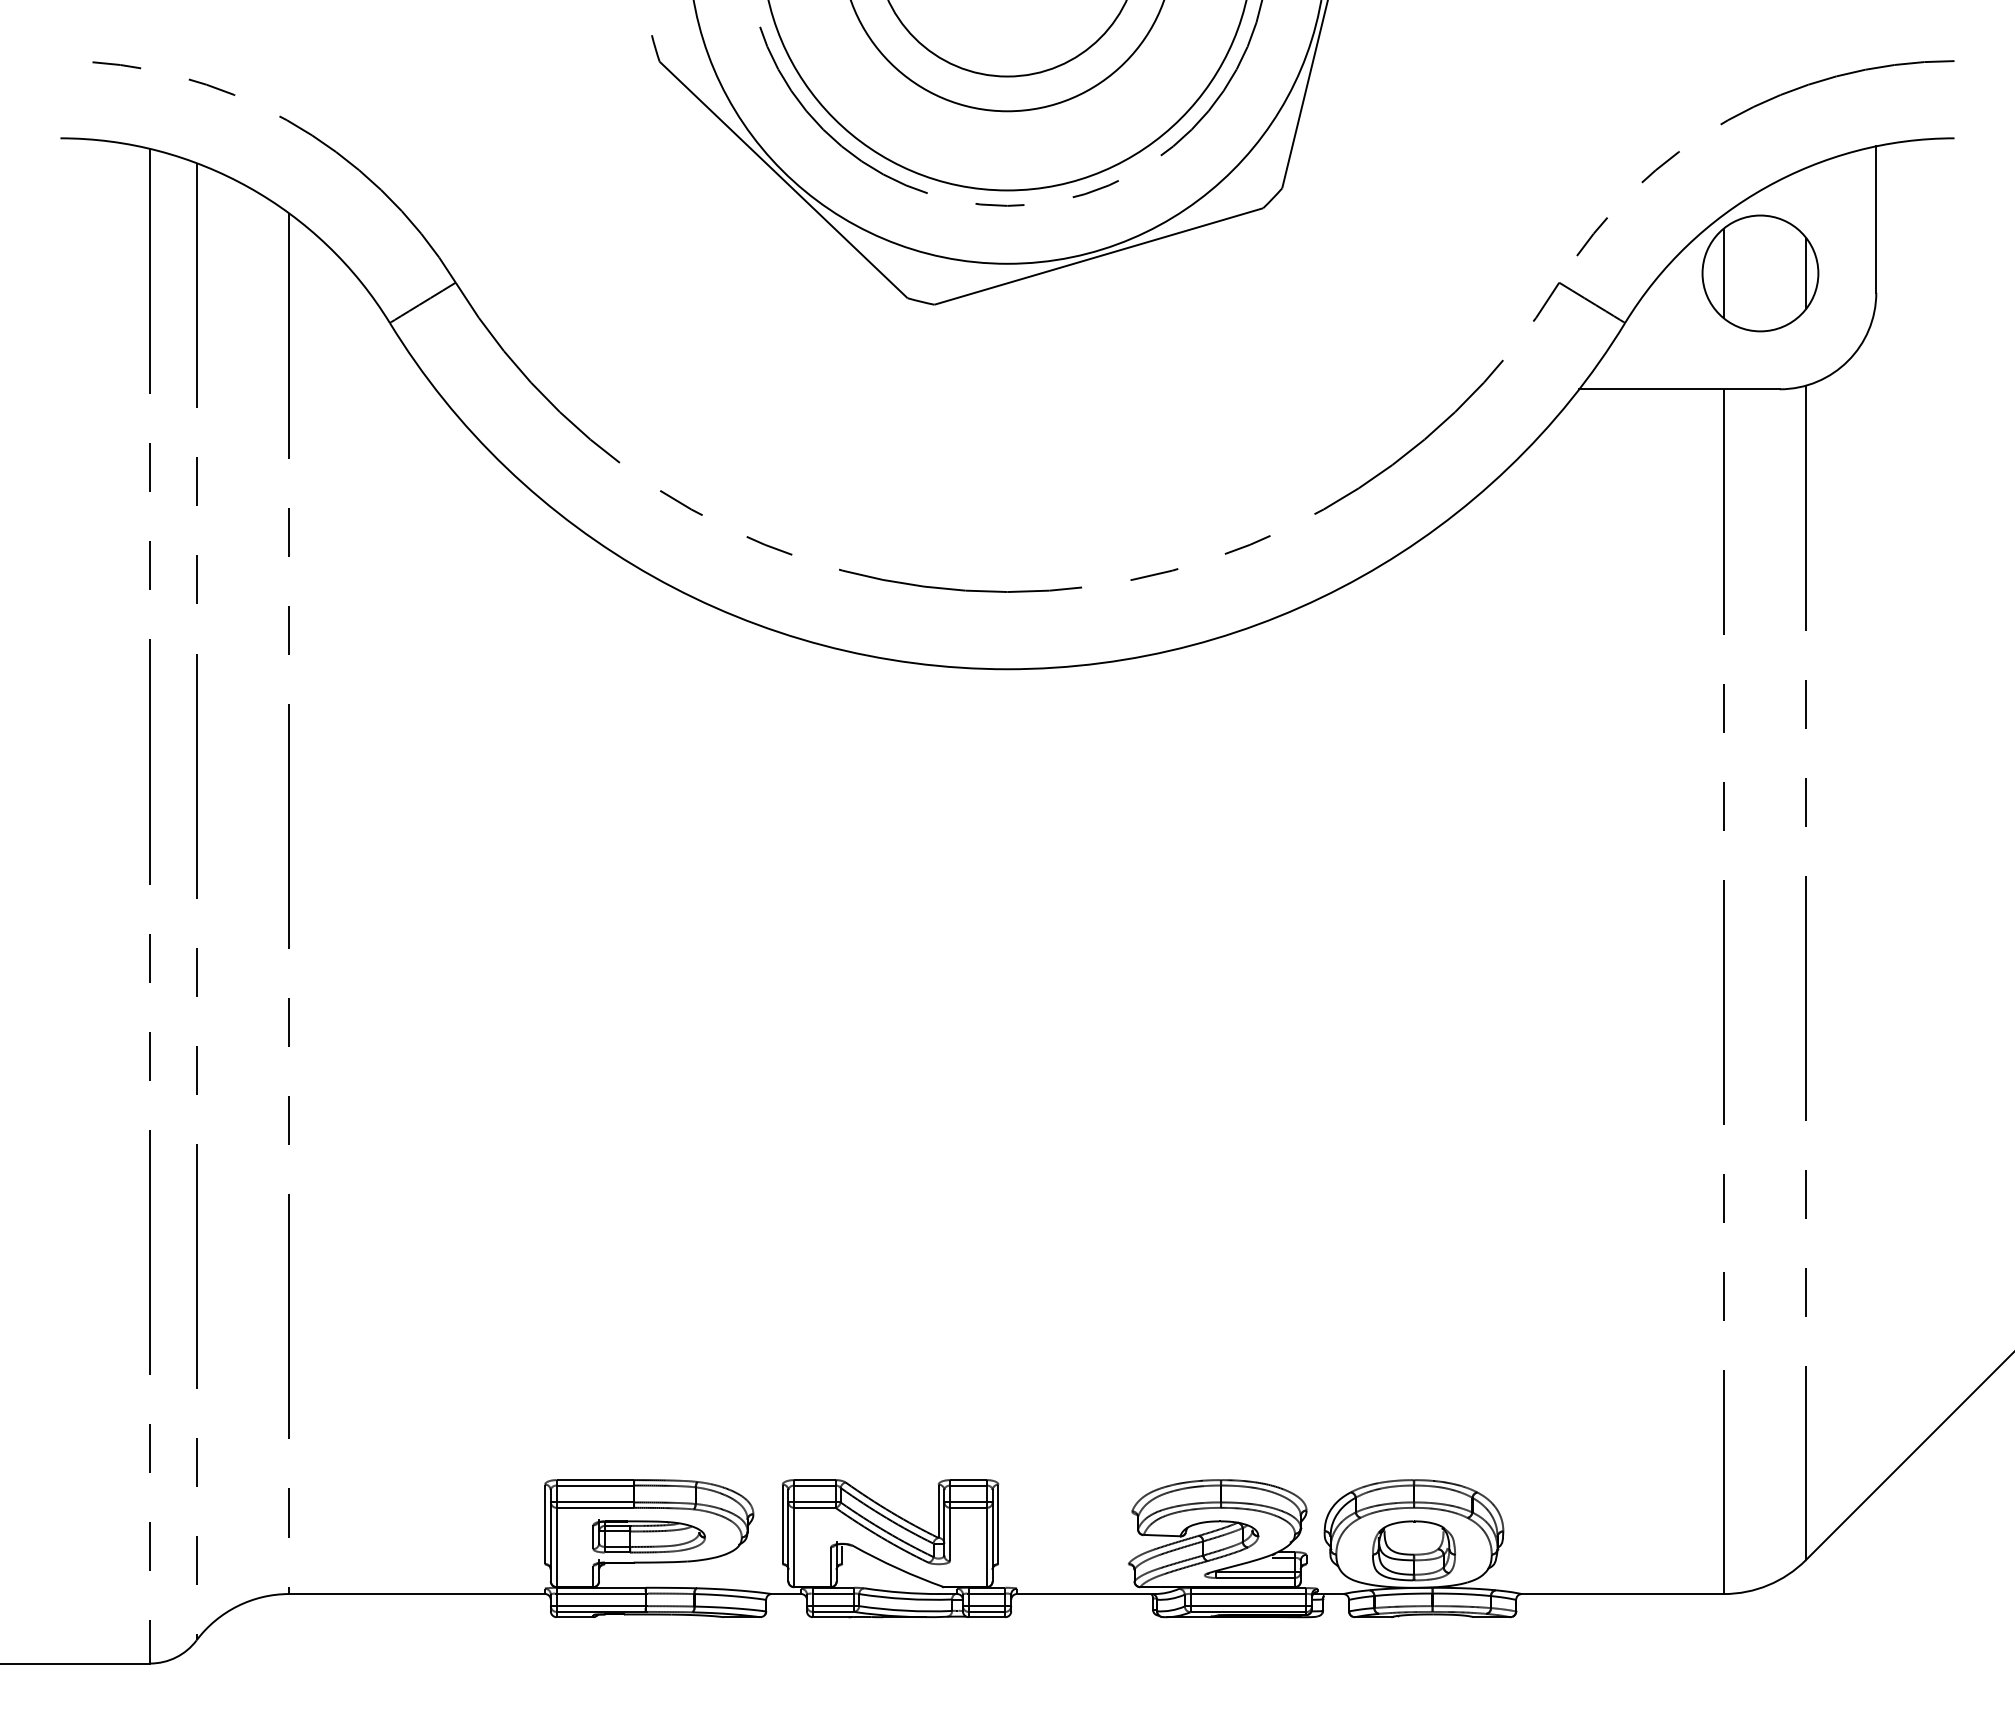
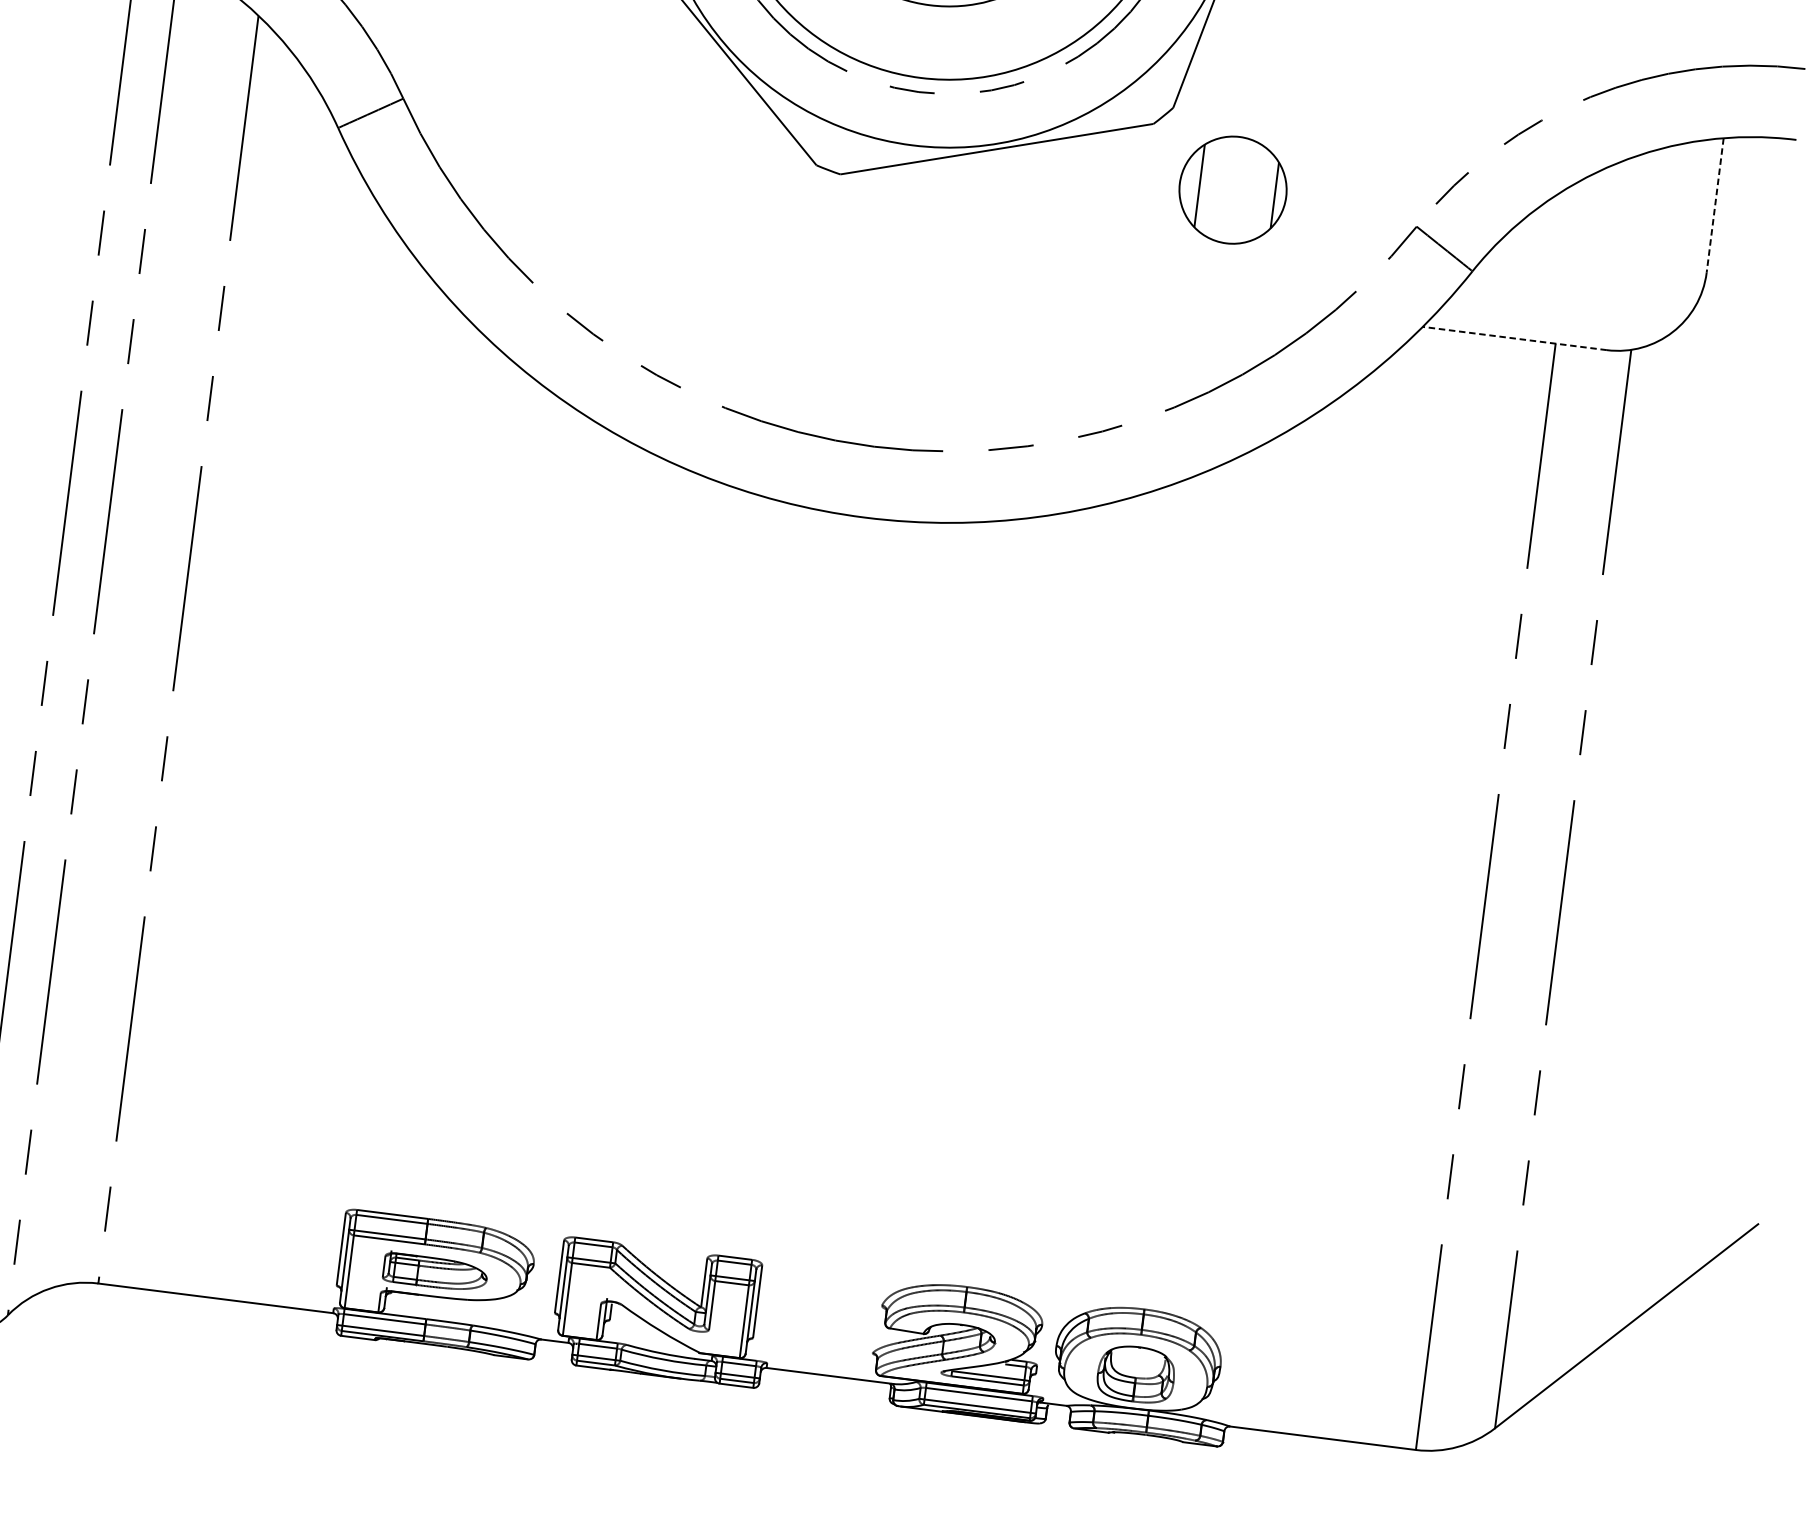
line: (1876, 220) -> (1715, 206), solid -> dashed
part: (1760, 273) -> (1233, 190), moved
line: (1679, 389) -> (1514, 338), solid -> dashed

